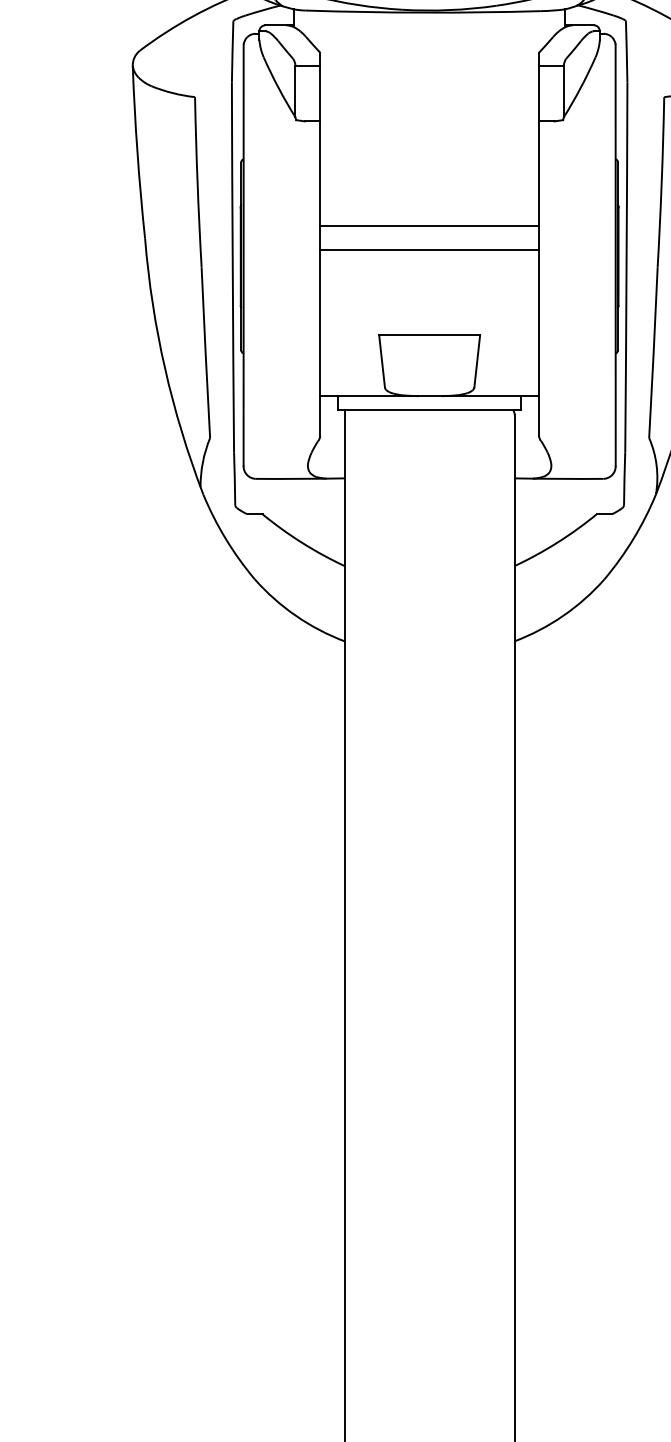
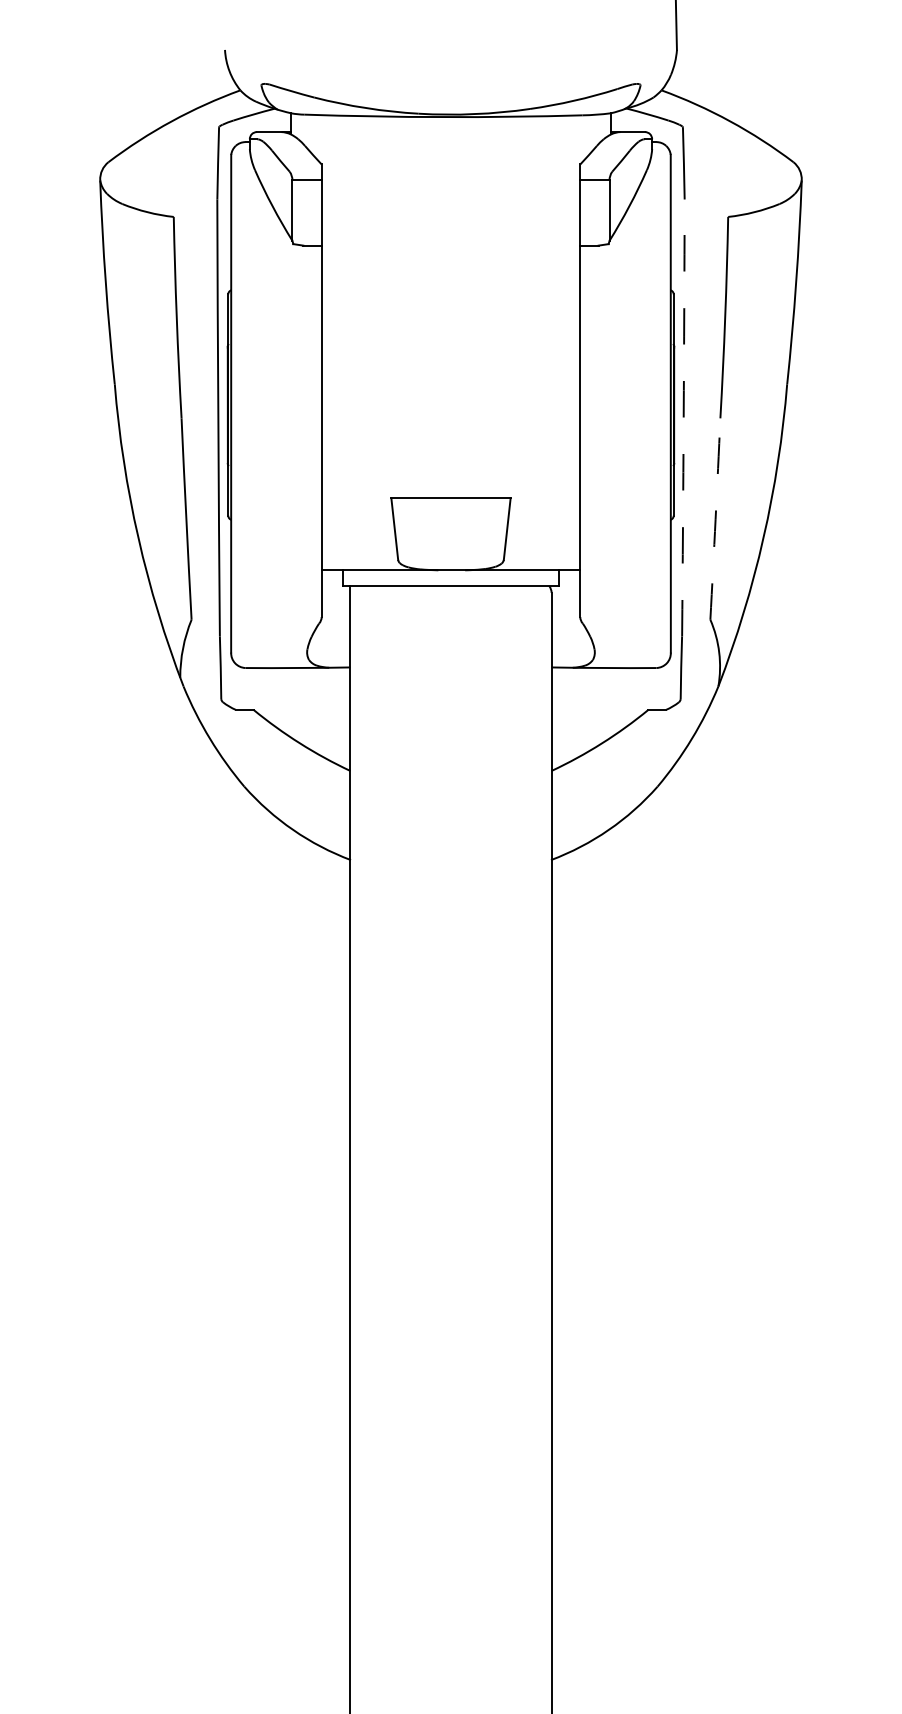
line: (429, 226) -> (450, 369), removed
line: (429, 249) -> (450, 397), removed
arc: (626, 266) -> (683, 417), solid -> dashed
arc: (653, 353) -> (715, 519), solid -> dashed

